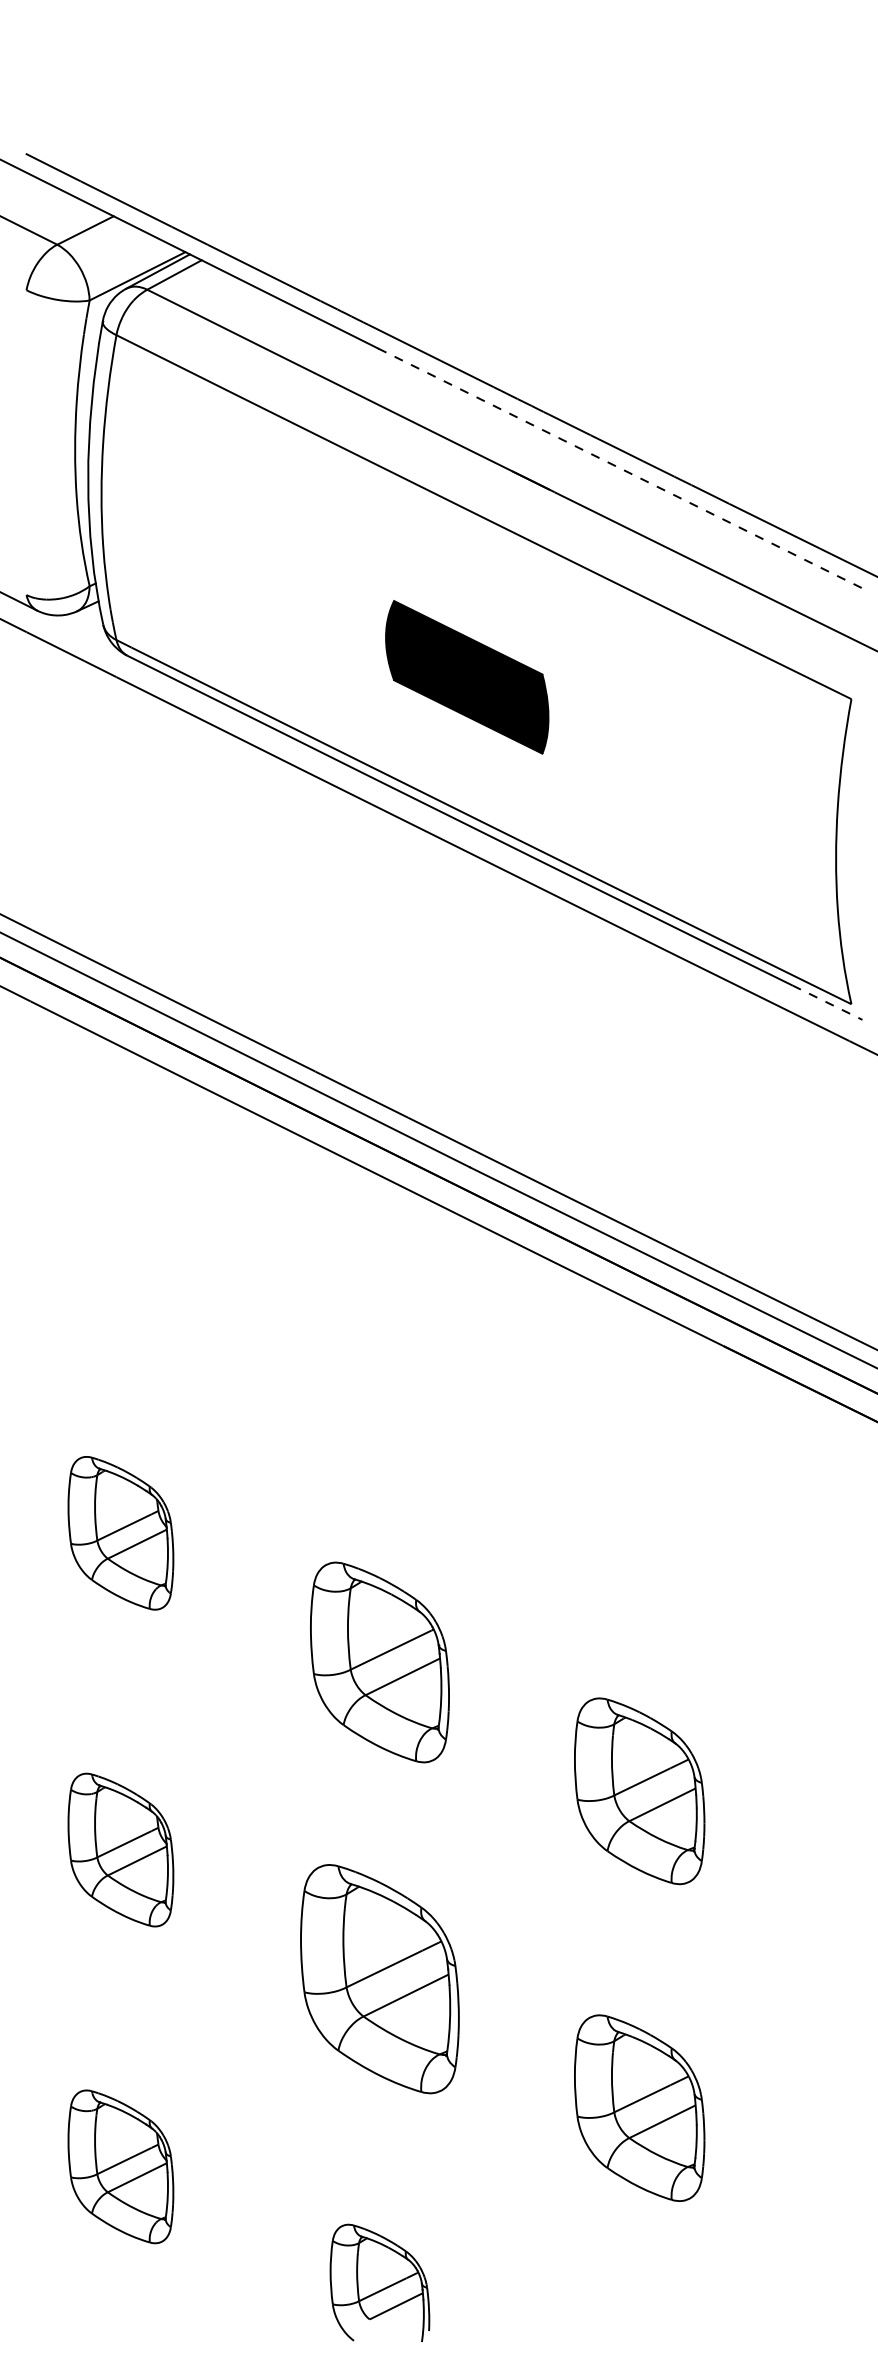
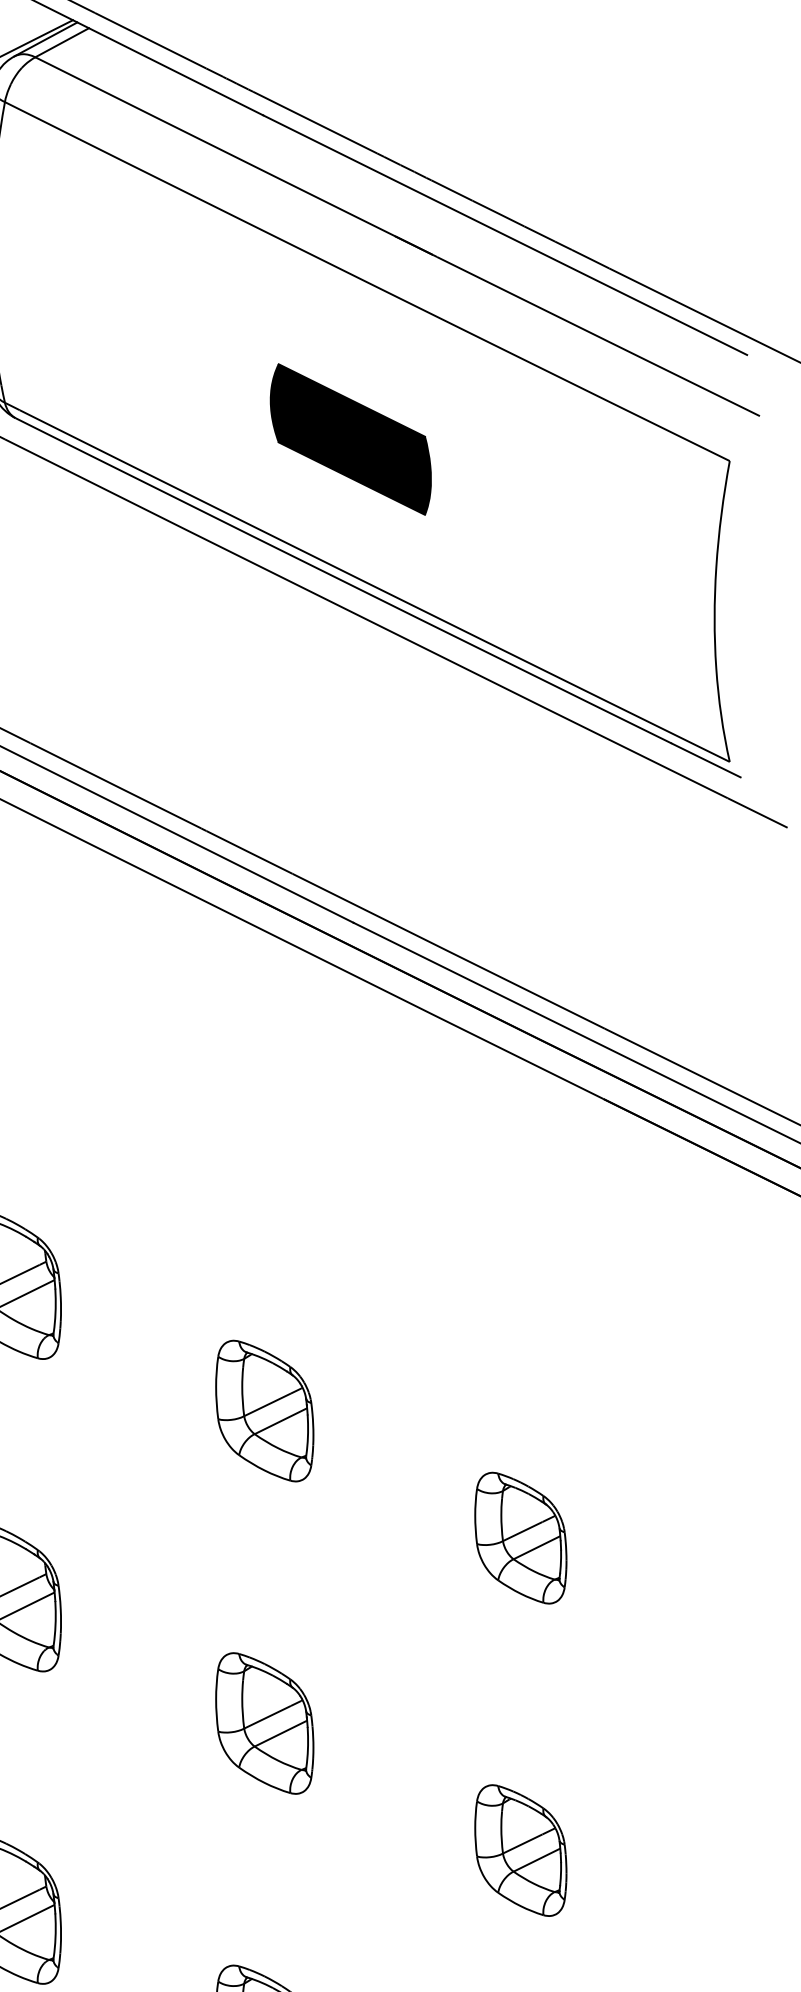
line: (623, 470) -> (504, 235), dashed -> solid
line: (827, 1002) -> (706, 760), dashed -> solid
part: (379, 1662) -> (264, 1411), size x0.71
part: (639, 1791) -> (520, 1538), size x0.71
part: (379, 1979) -> (264, 1723), size x0.62
part: (639, 2107) -> (520, 1849), size x0.71

